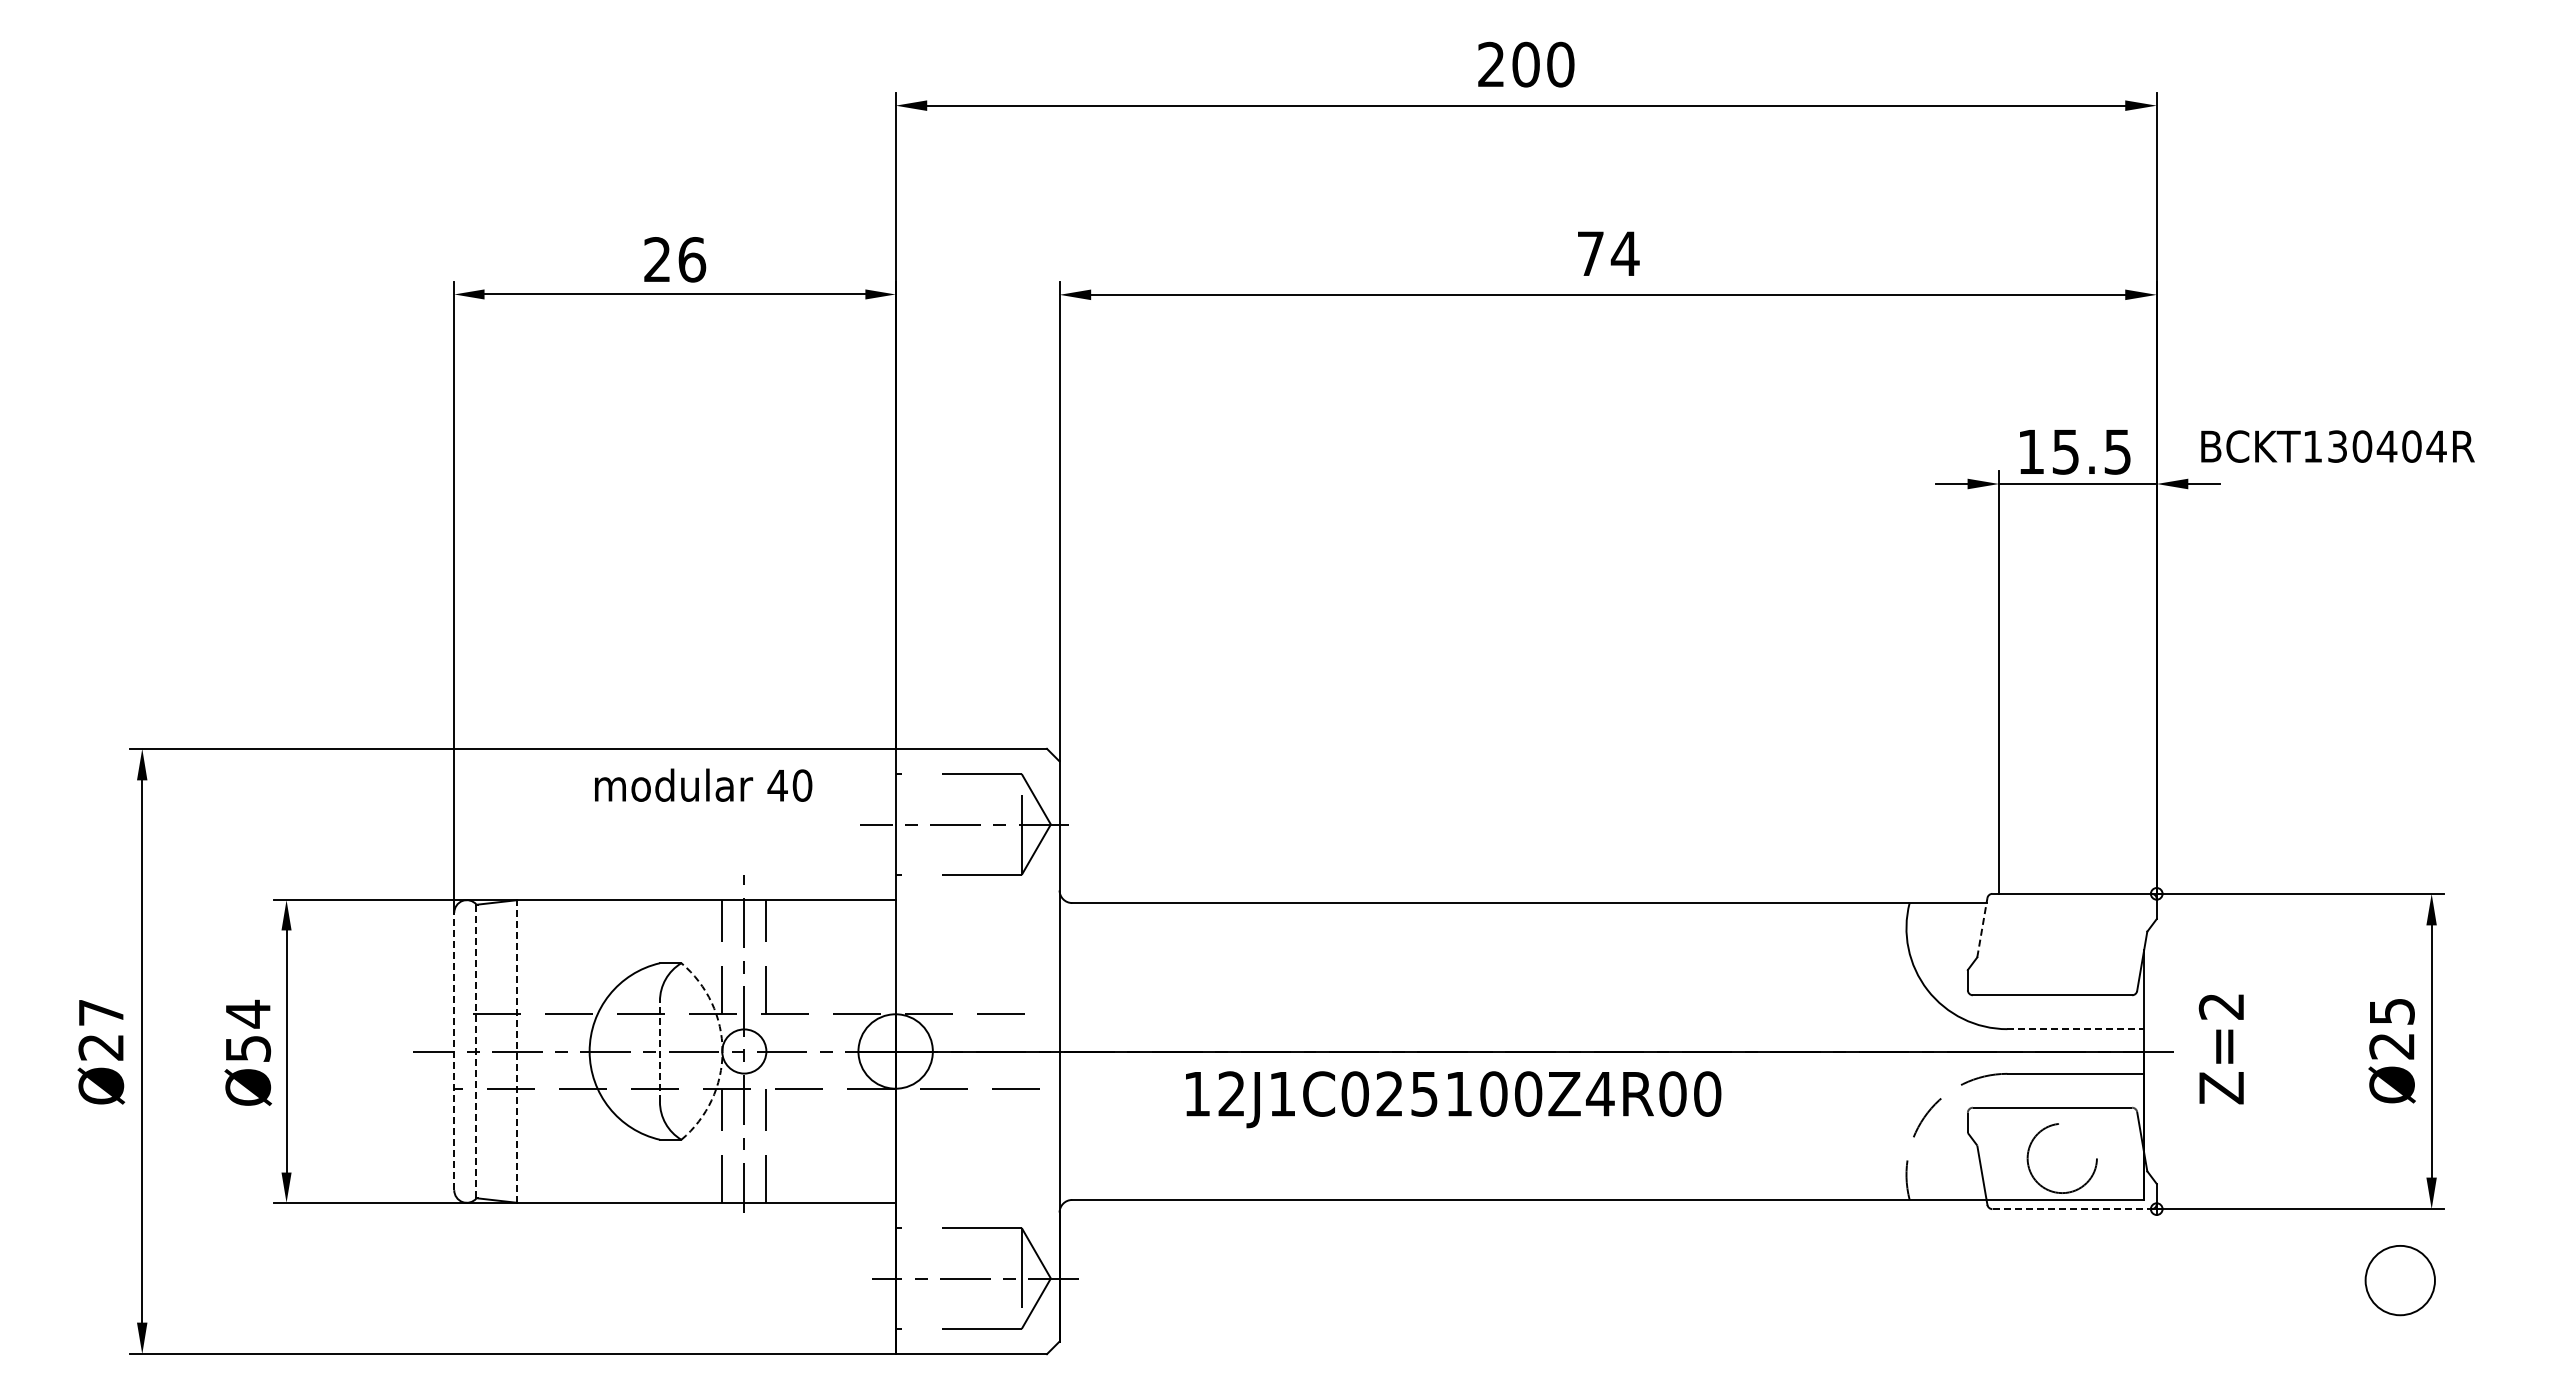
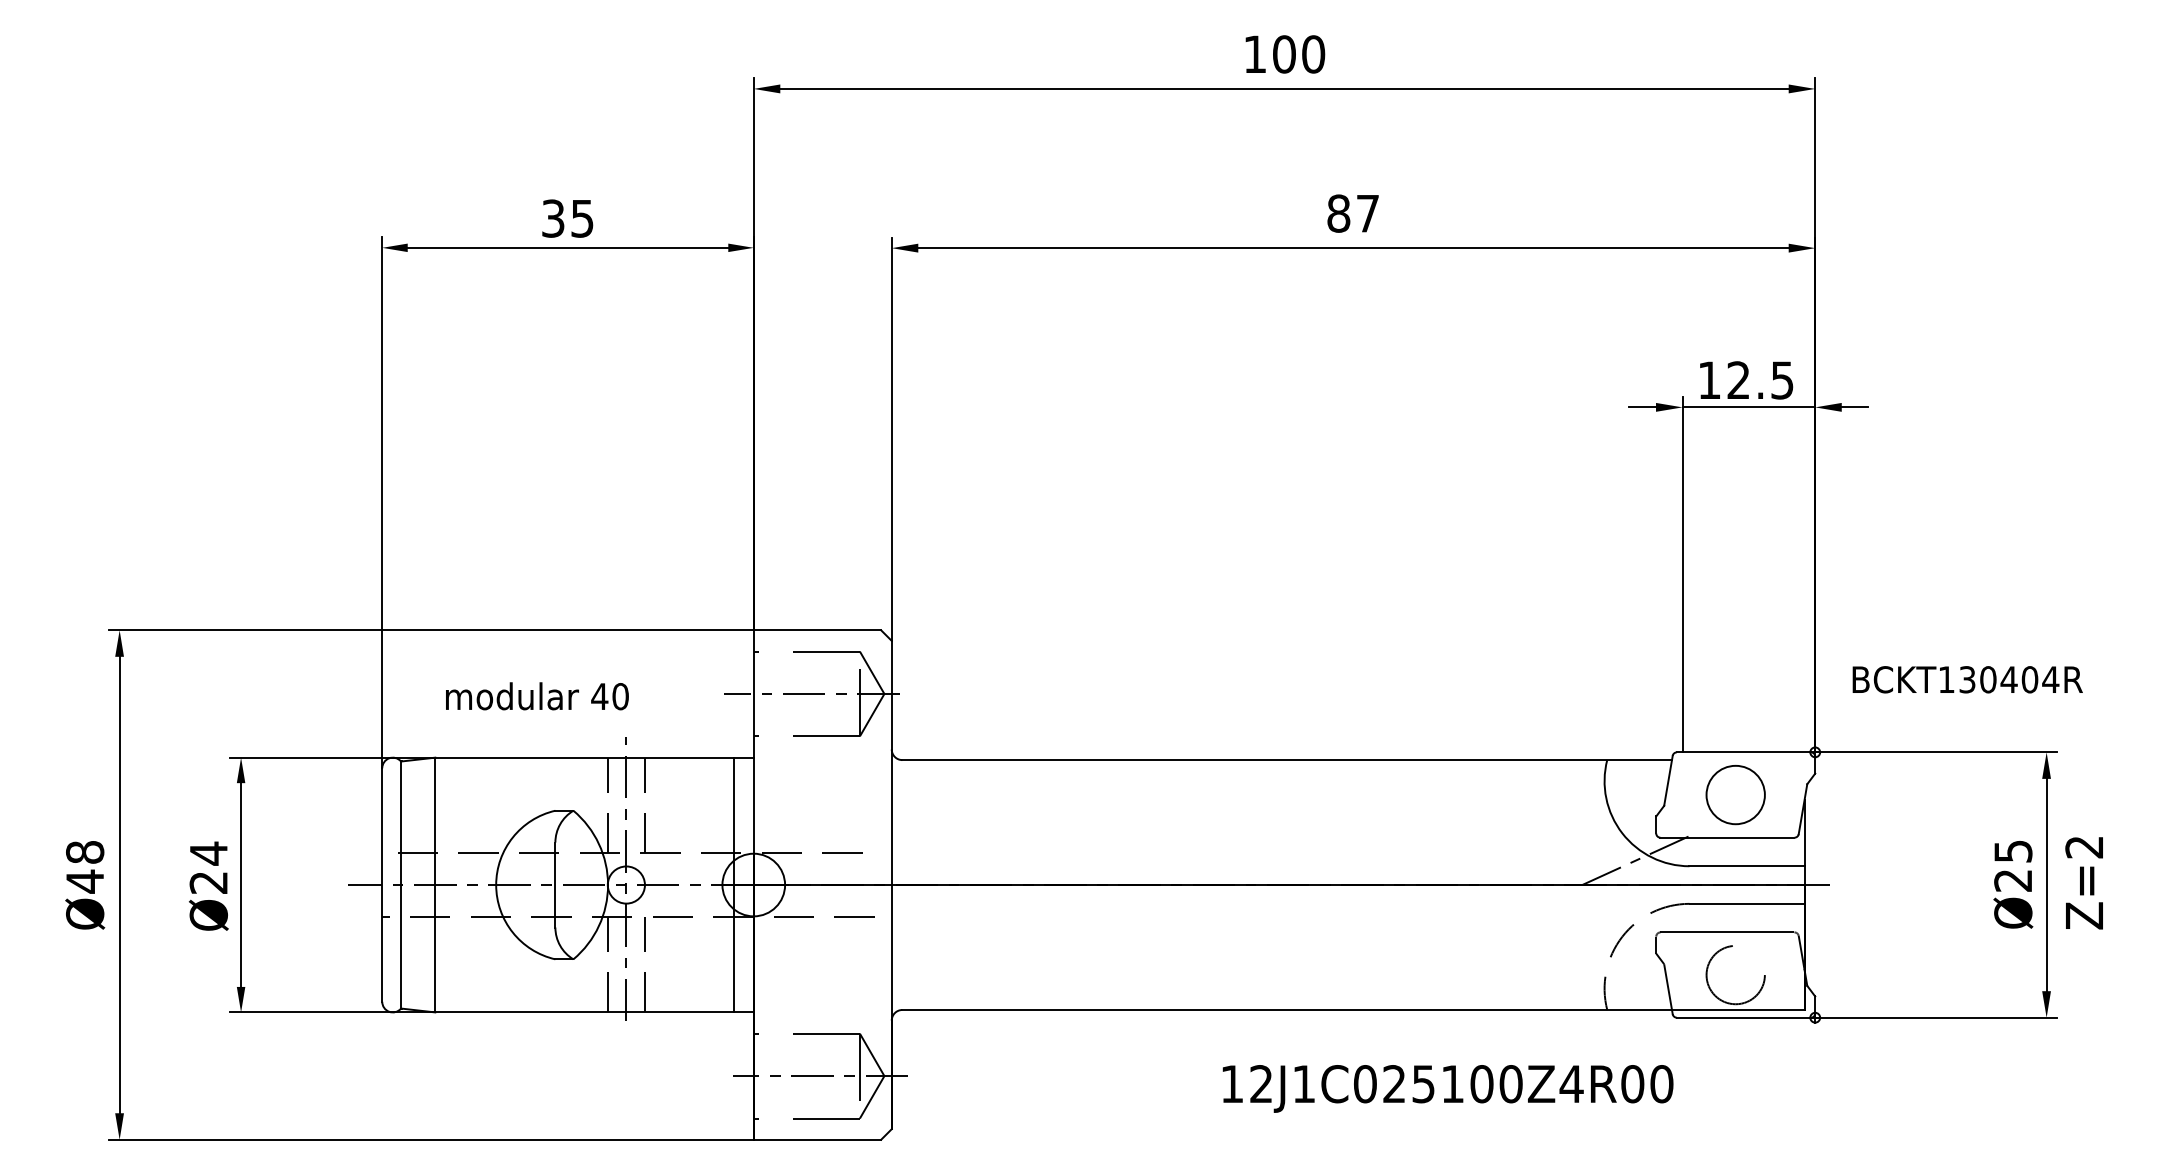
text: (1490, 63) -> (1254, 53), 200 -> 100
text: (1608, 253) -> (1353, 213), 74 -> 87
text: (675, 259) -> (568, 218), 26 -> 35
text: (2337, 446) -> (1967, 679), moved
text: (2065, 451) -> (1738, 380), 15.5 -> 12.5
text: (703, 784) -> (537, 695), moved
line: (1982, 927) -> (1668, 780), dashed -> solid
line: (1943, 1022) -> (1635, 860), added
line: (2076, 1029) -> (1747, 866), dashed -> solid
text: (101, 1030) -> (85, 867), Ø27 -> Ø48
text: (248, 1049) -> (209, 883), Ø54 -> Ø24
text: (2220, 1049) -> (2083, 883), moved
line: (454, 1051) -> (382, 885), dashed -> solid
line: (476, 1051) -> (400, 885), dashed -> solid
line: (517, 1051) -> (435, 885), dashed -> solid
line: (659, 1051) -> (554, 885), dashed -> solid
arc: (722, 1051) -> (608, 885), dashed -> solid
line: (872, 1051) -> (734, 885), added
text: (1453, 1099) -> (1448, 1088), moved
line: (2072, 1209) -> (1744, 1018), dashed -> solid
circle: (2399, 1280) -> (1735, 794), moved

